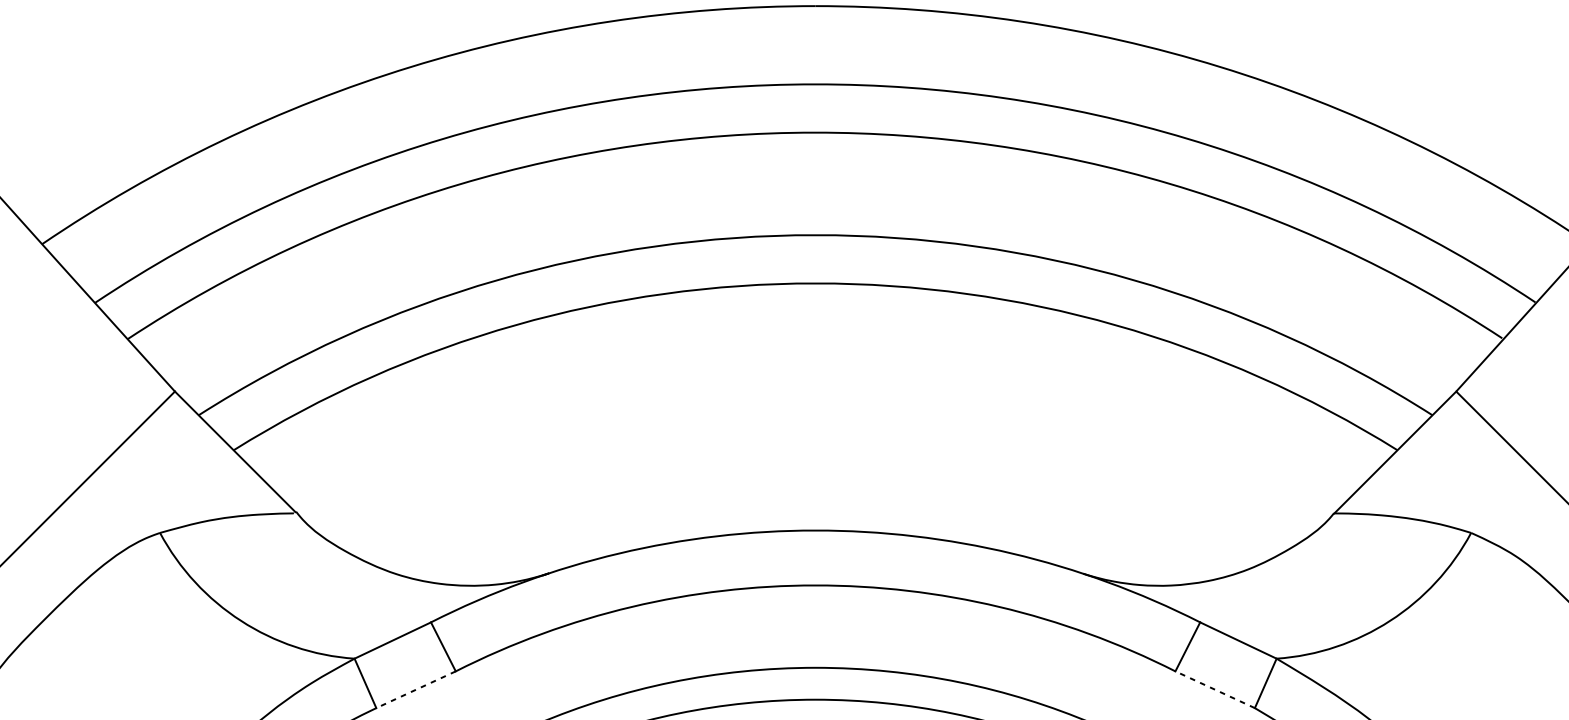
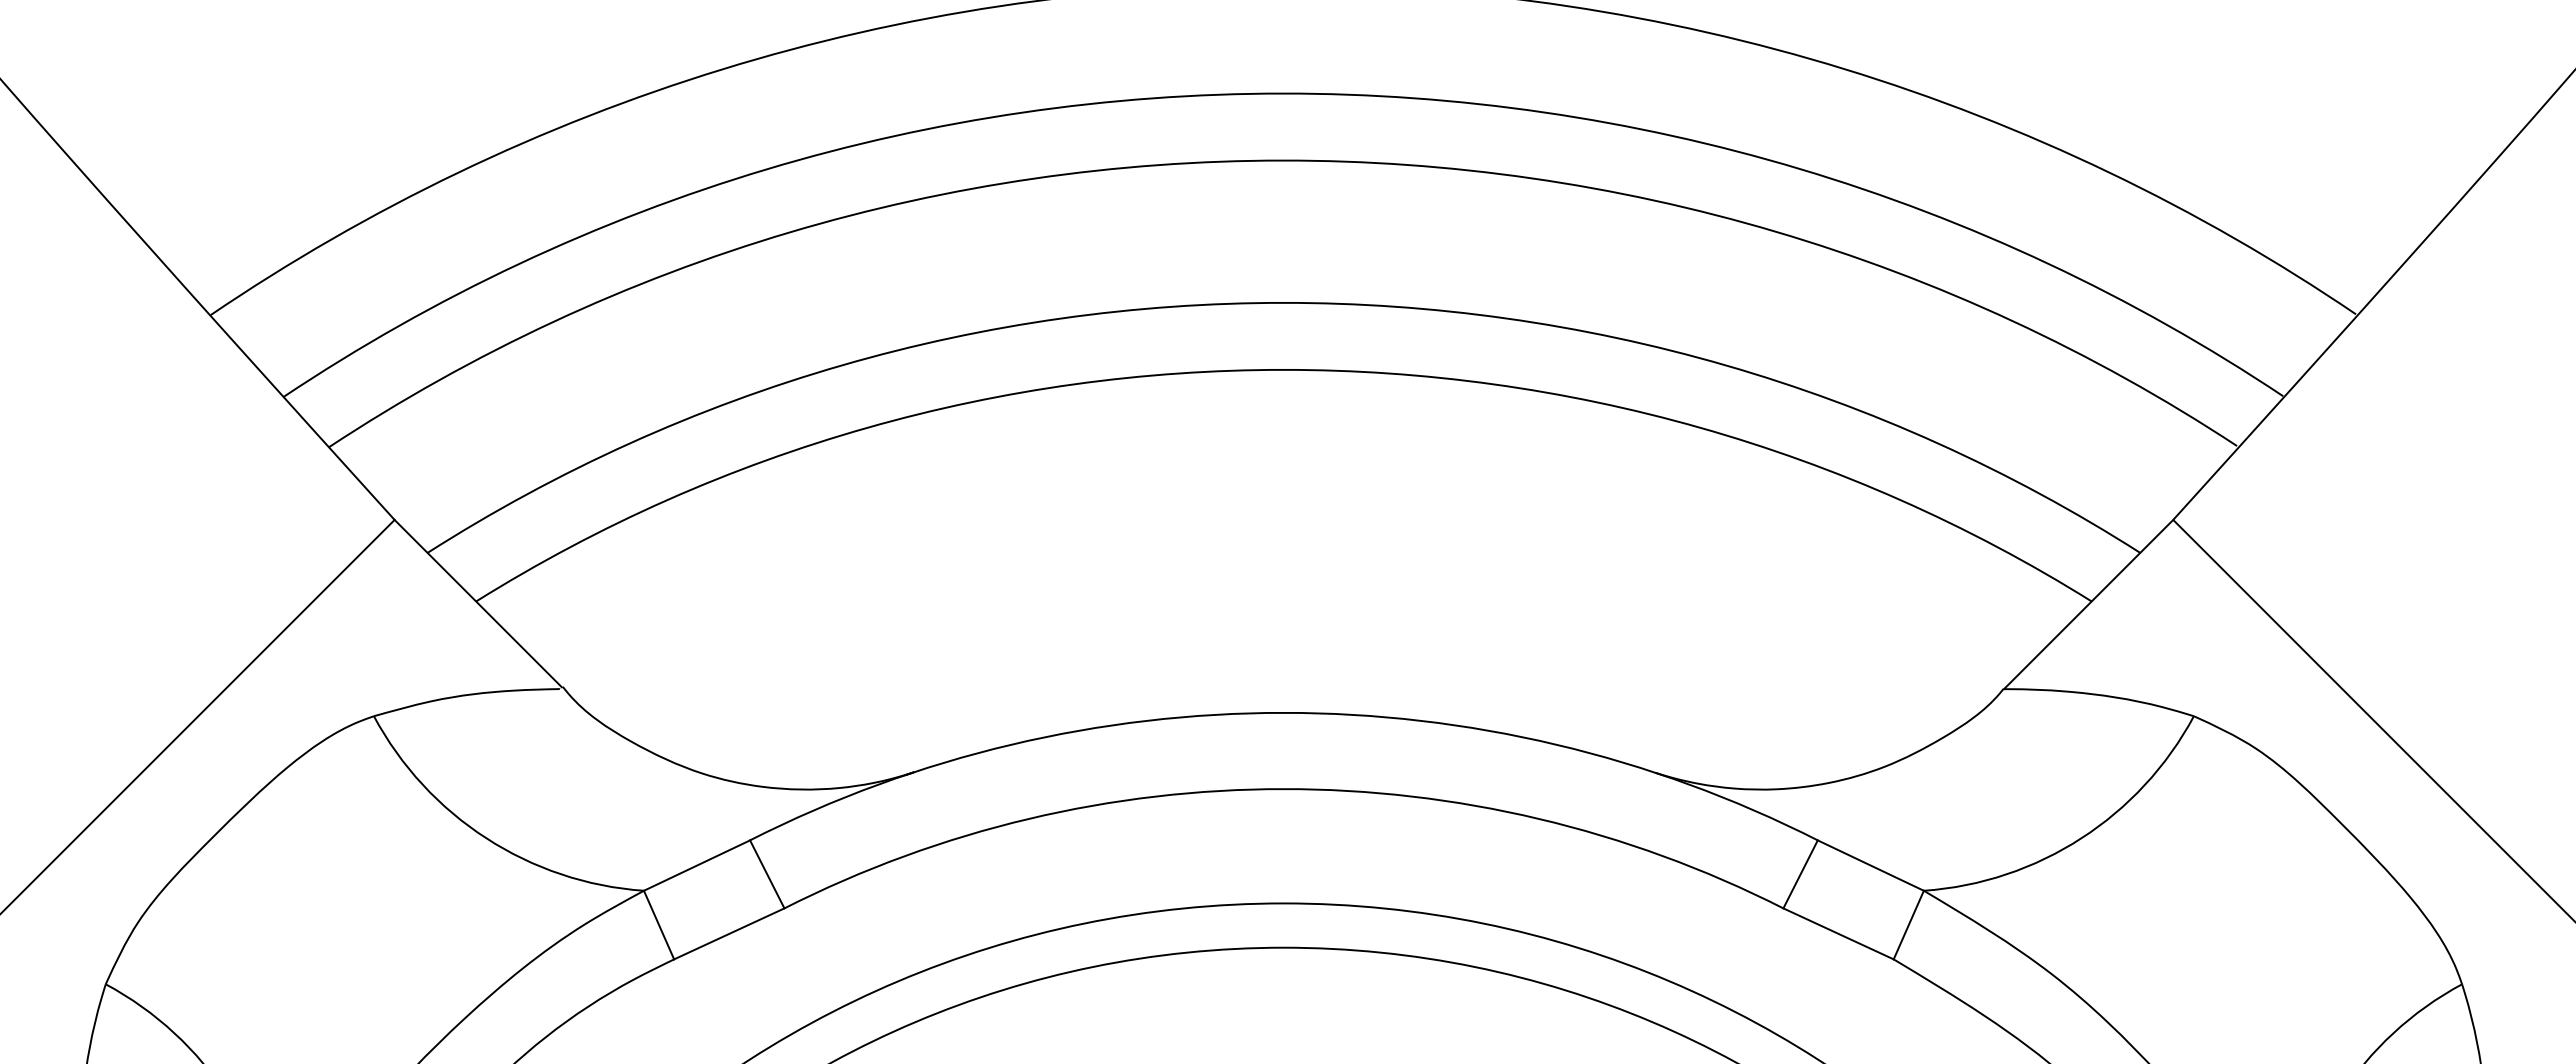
line: (416, 689) -> (729, 933), dashed -> solid
line: (1215, 689) -> (1838, 933), dashed -> solid

